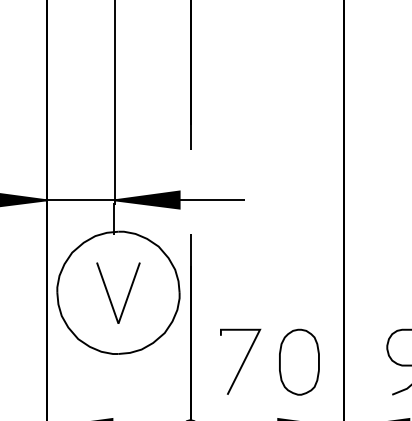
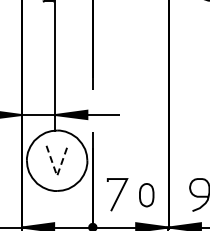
line: (119, 324) -> (57, 176), solid -> dashed
part: (299, 363) -> (146, 195), size x0.7

